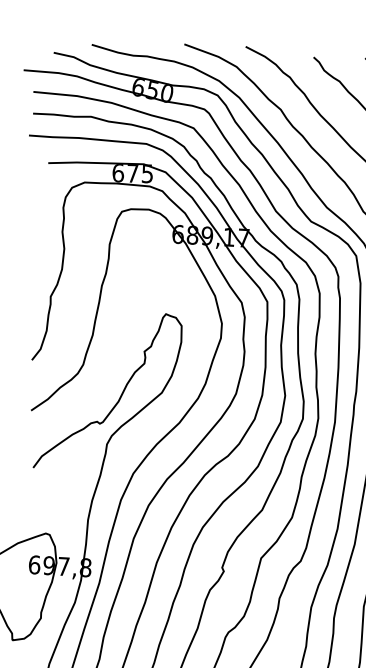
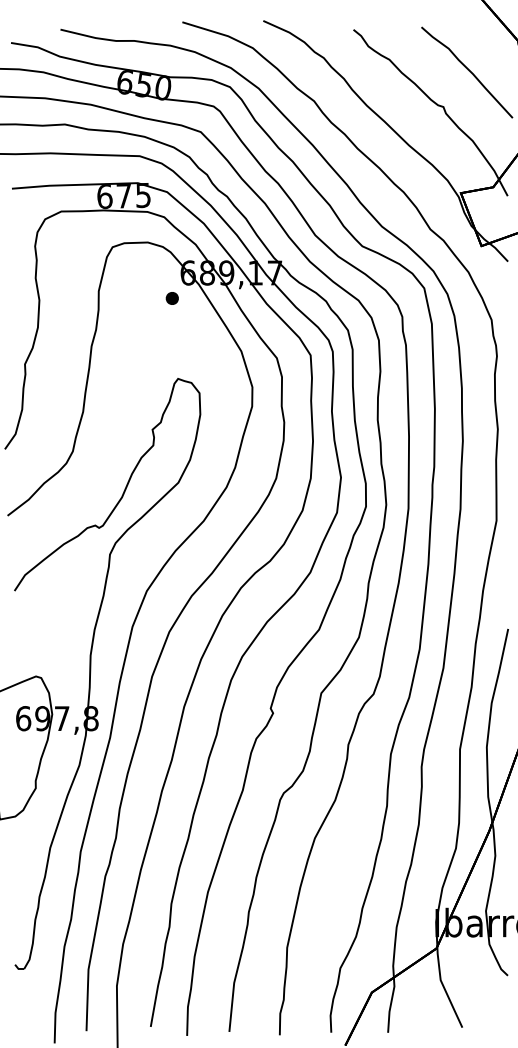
part: (164, 253) -> (171, 298), added

